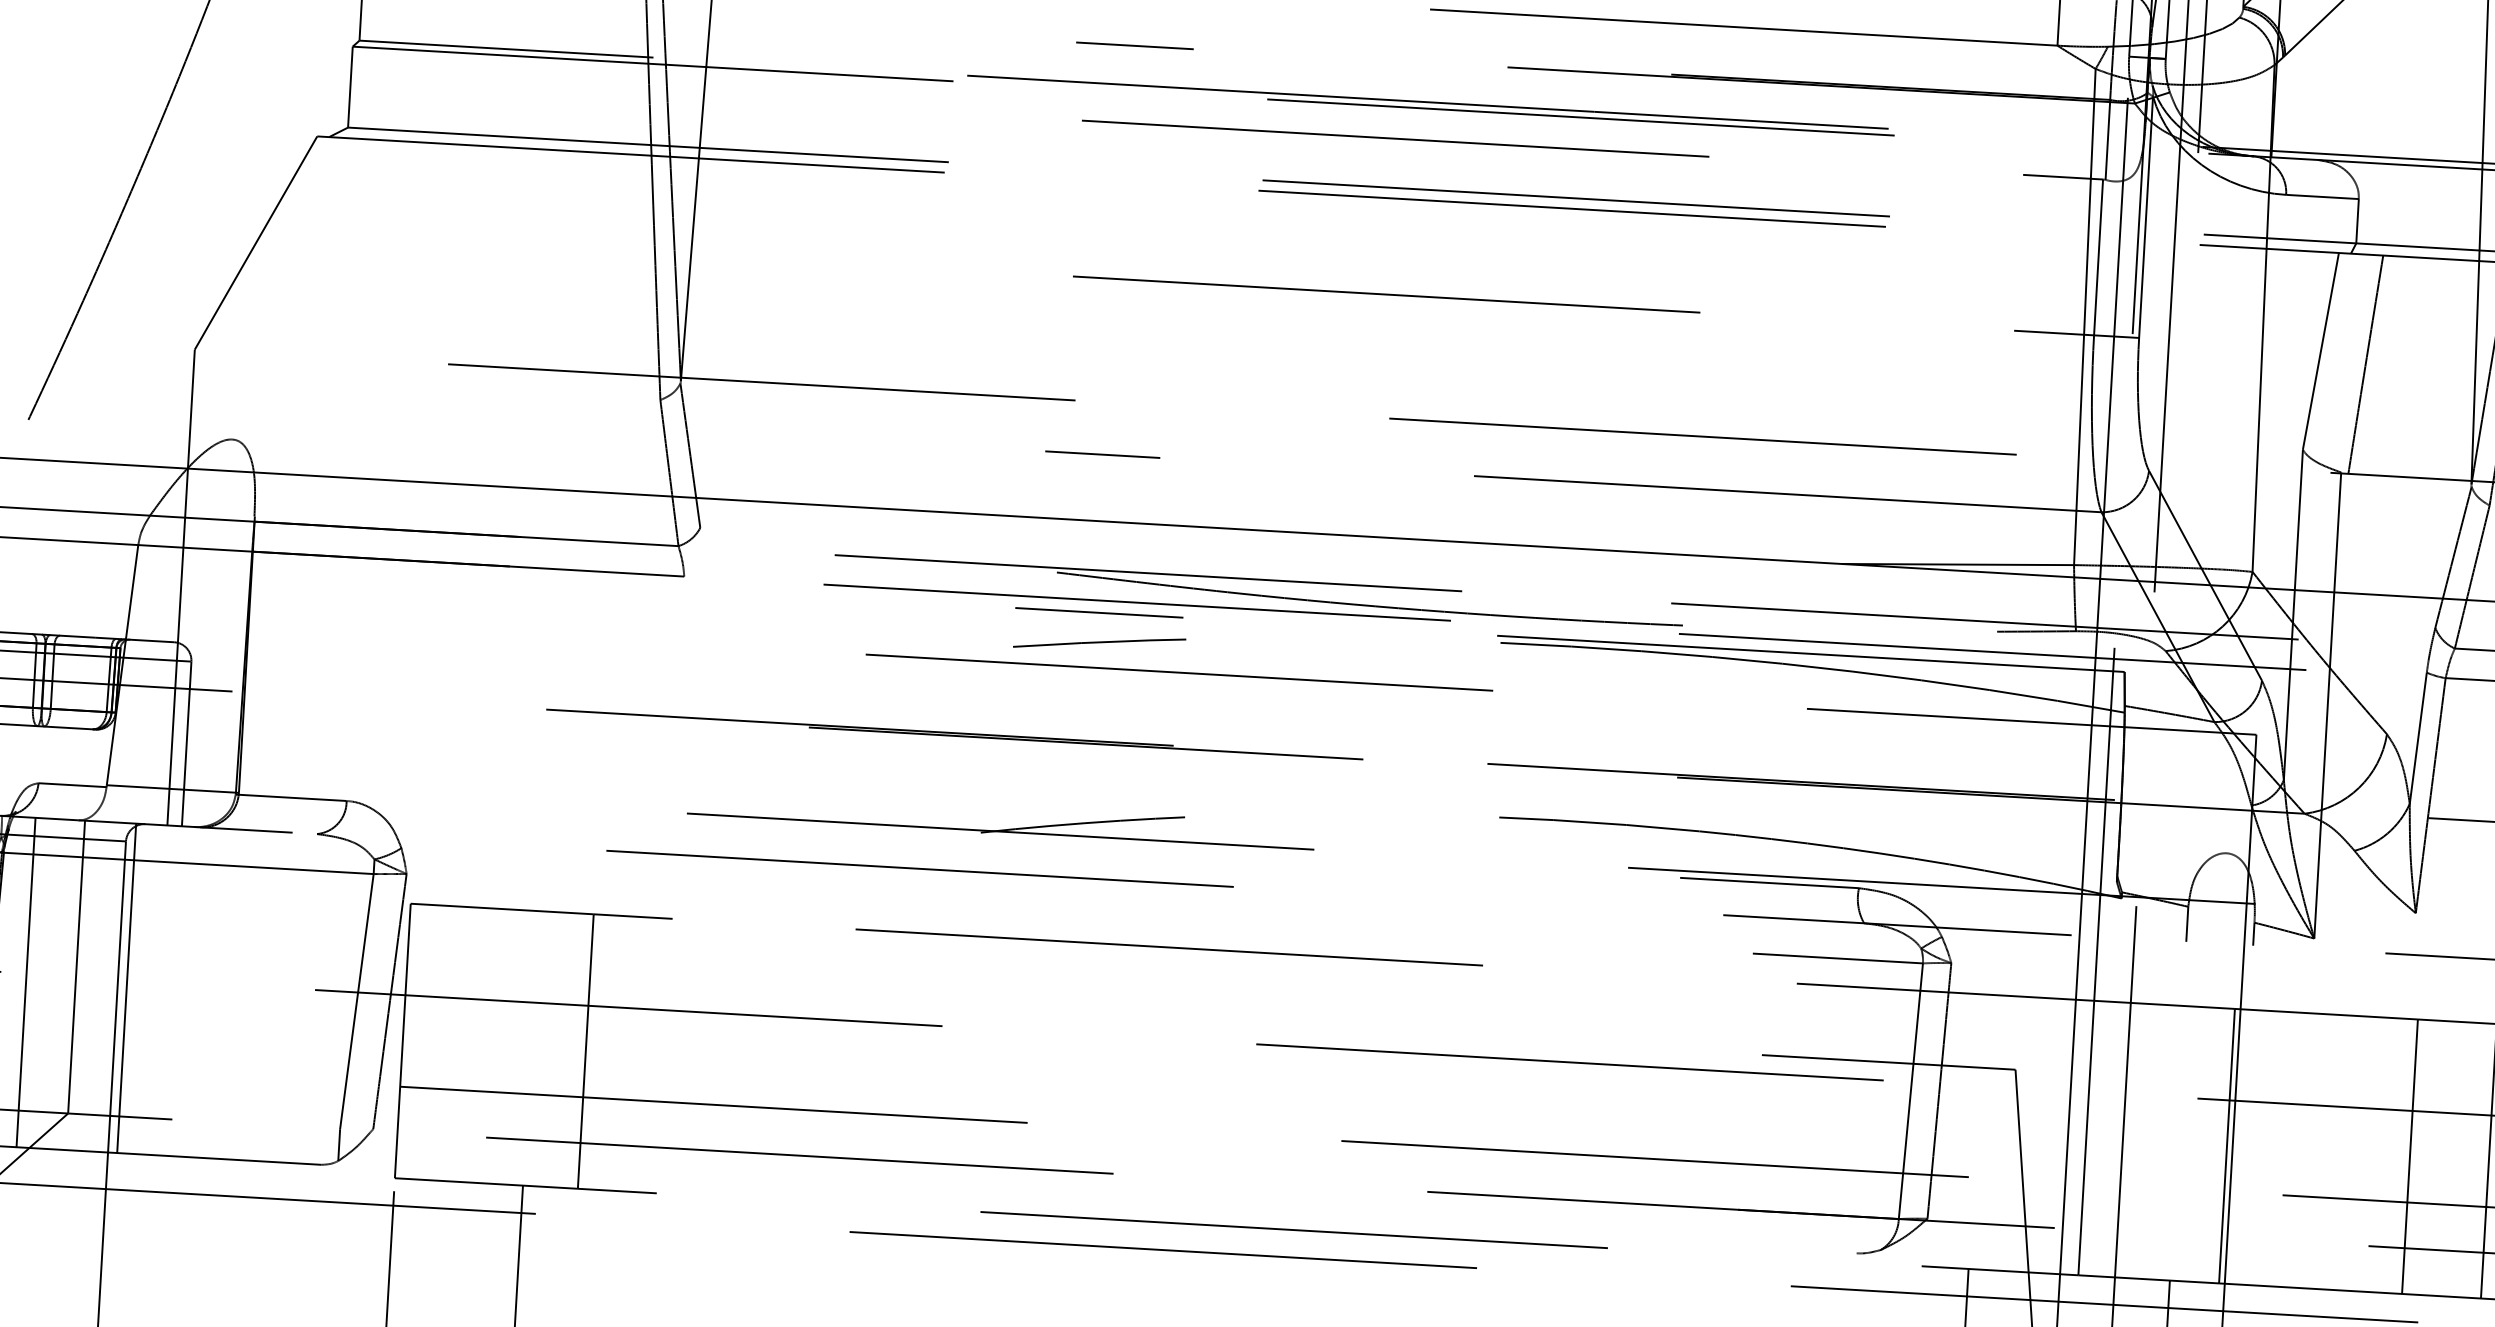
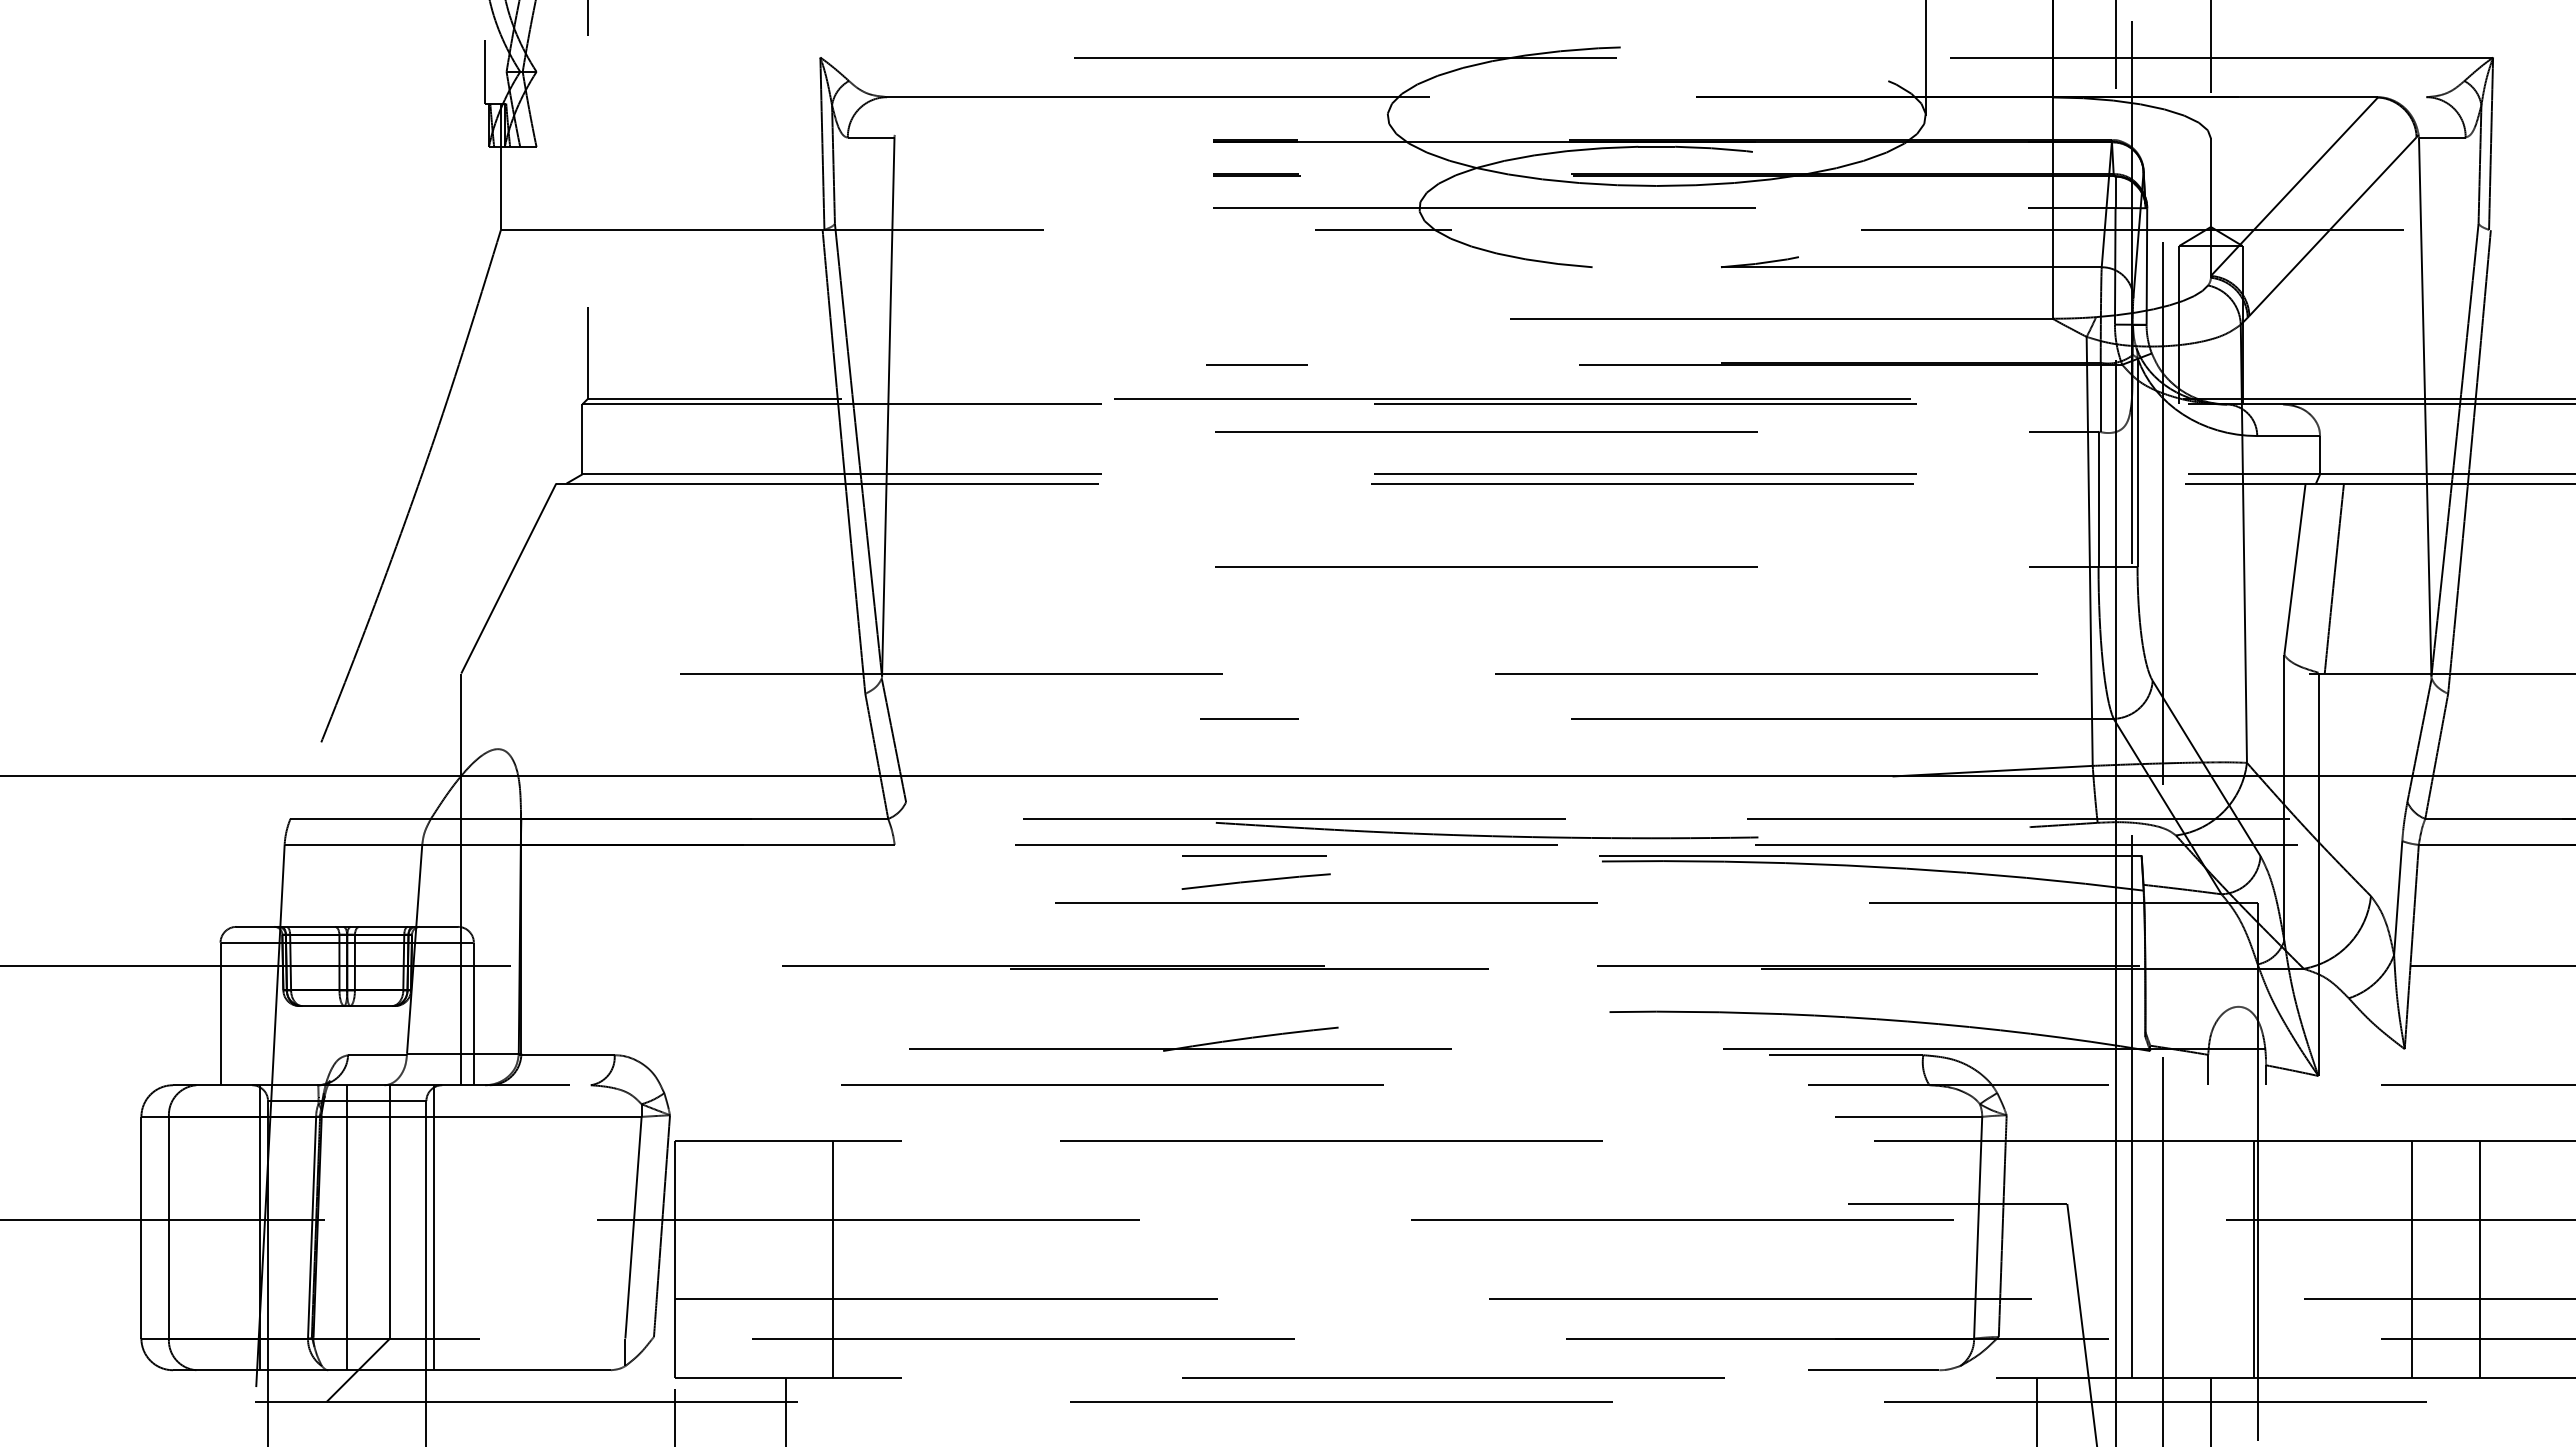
line: (1780, 1249) -> (1873, 1370), added

